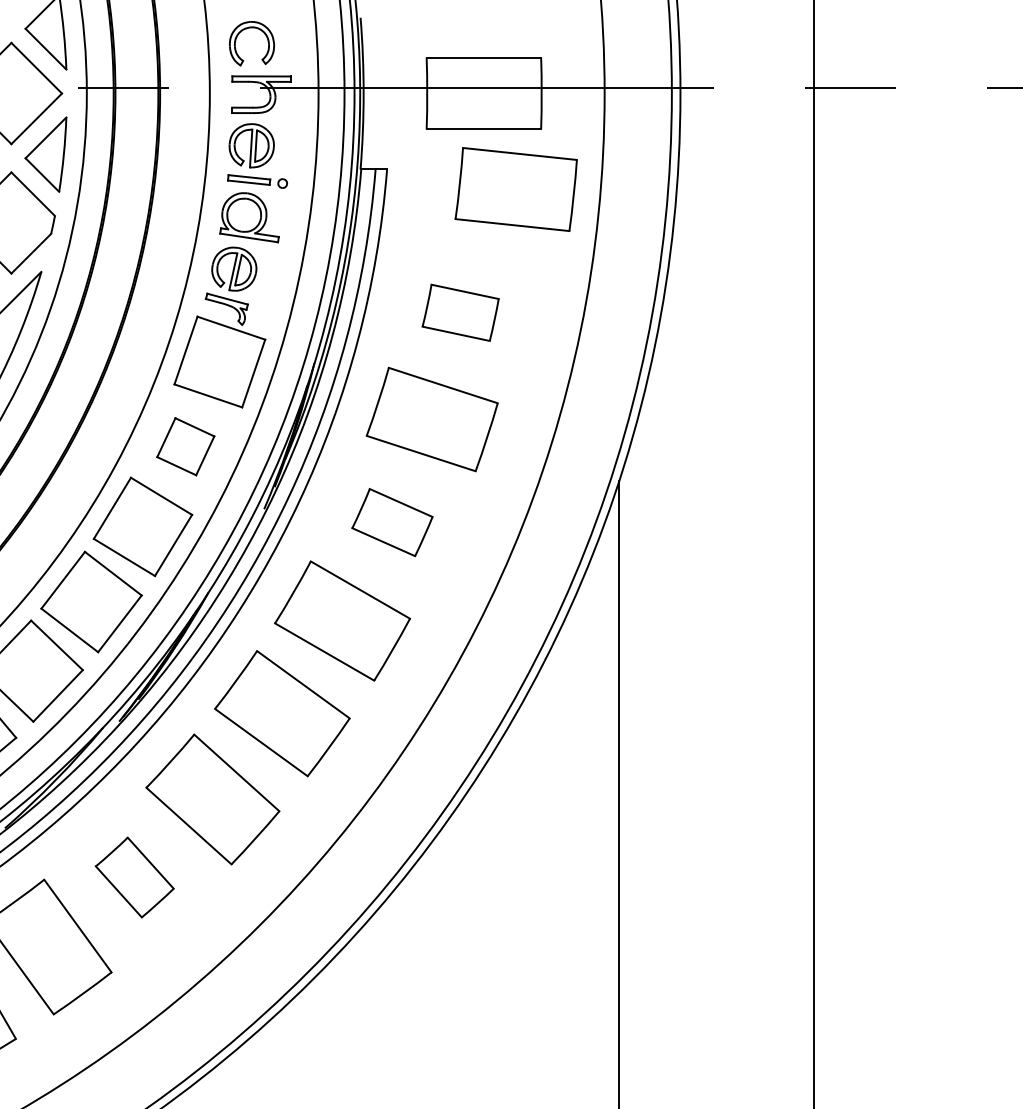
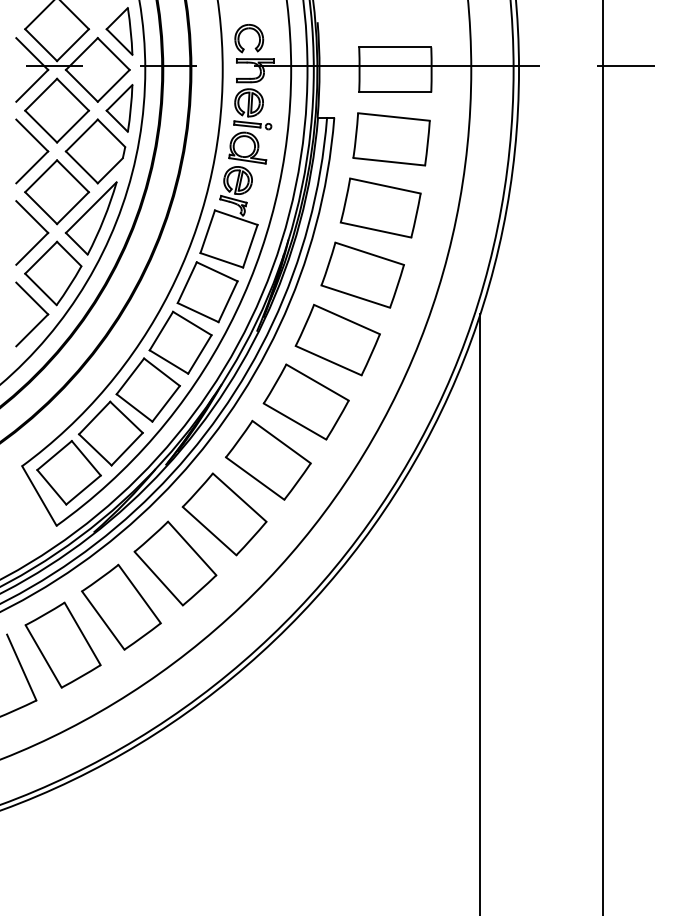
part: (516, 189) -> (391, 139), moved
part: (460, 312) -> (380, 207), size x1.67
part: (185, 447) -> (207, 292), size x1.67
part: (392, 521) -> (337, 339), size x1.67
part: (134, 877) -> (175, 563), size x1.67

